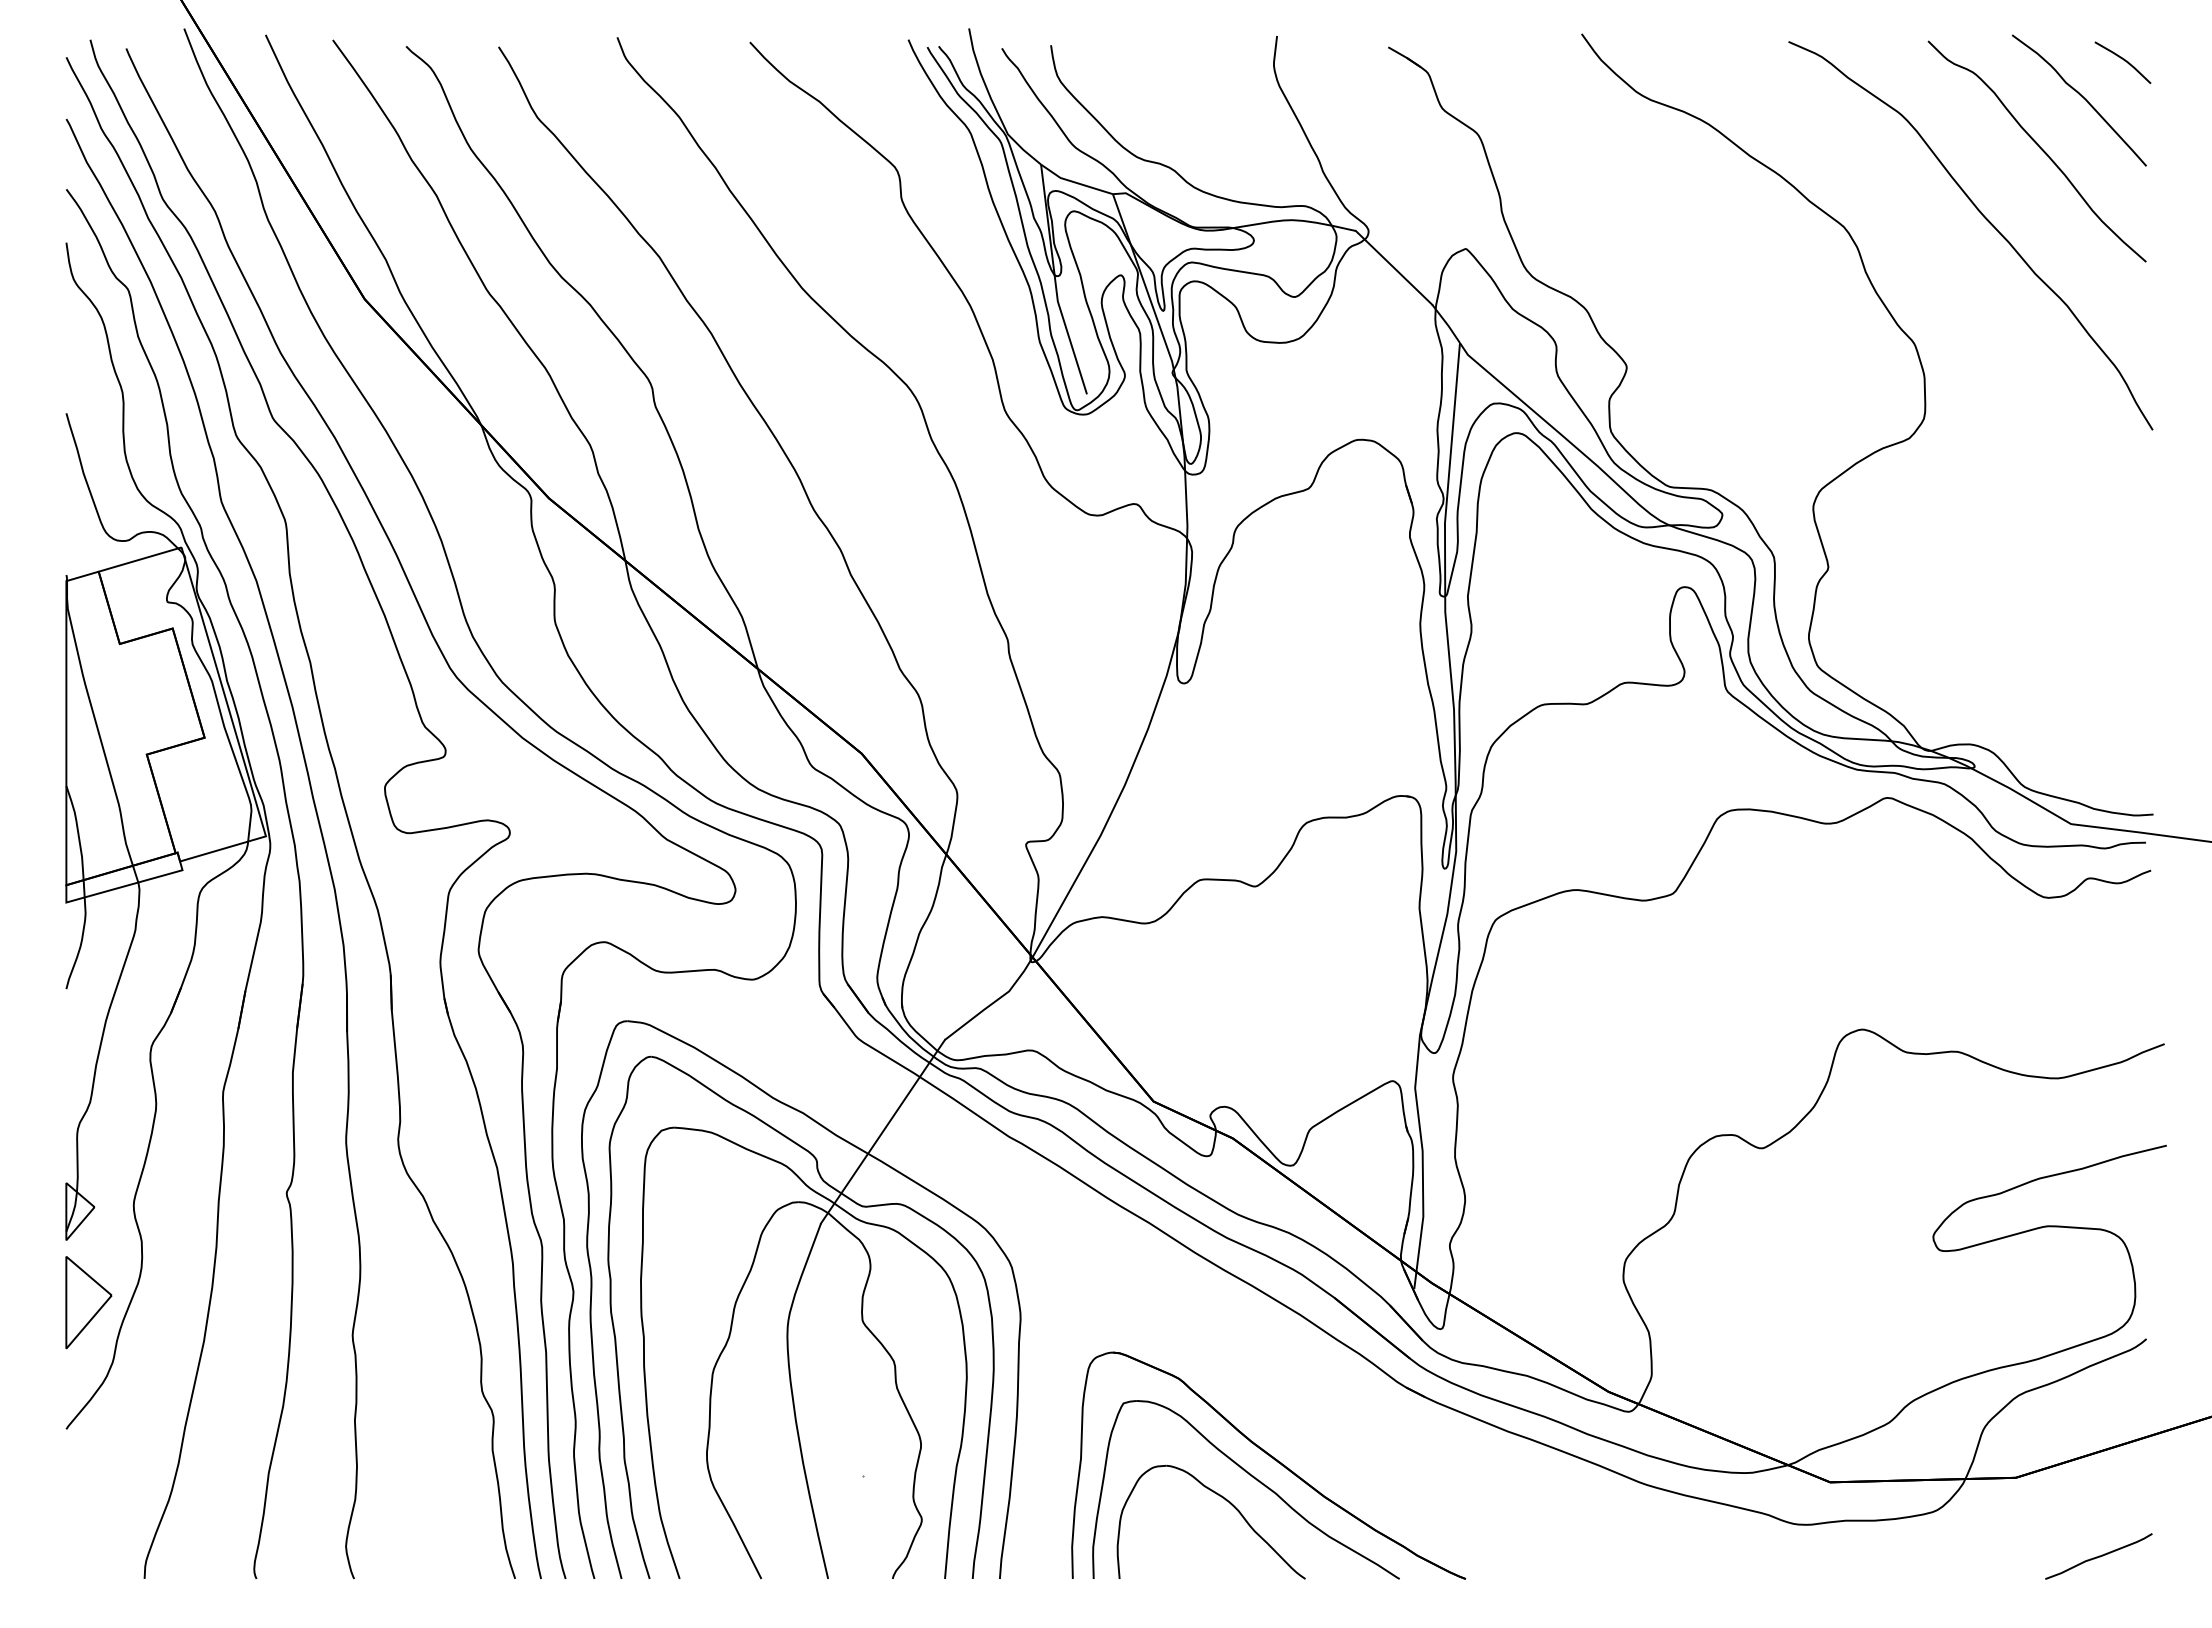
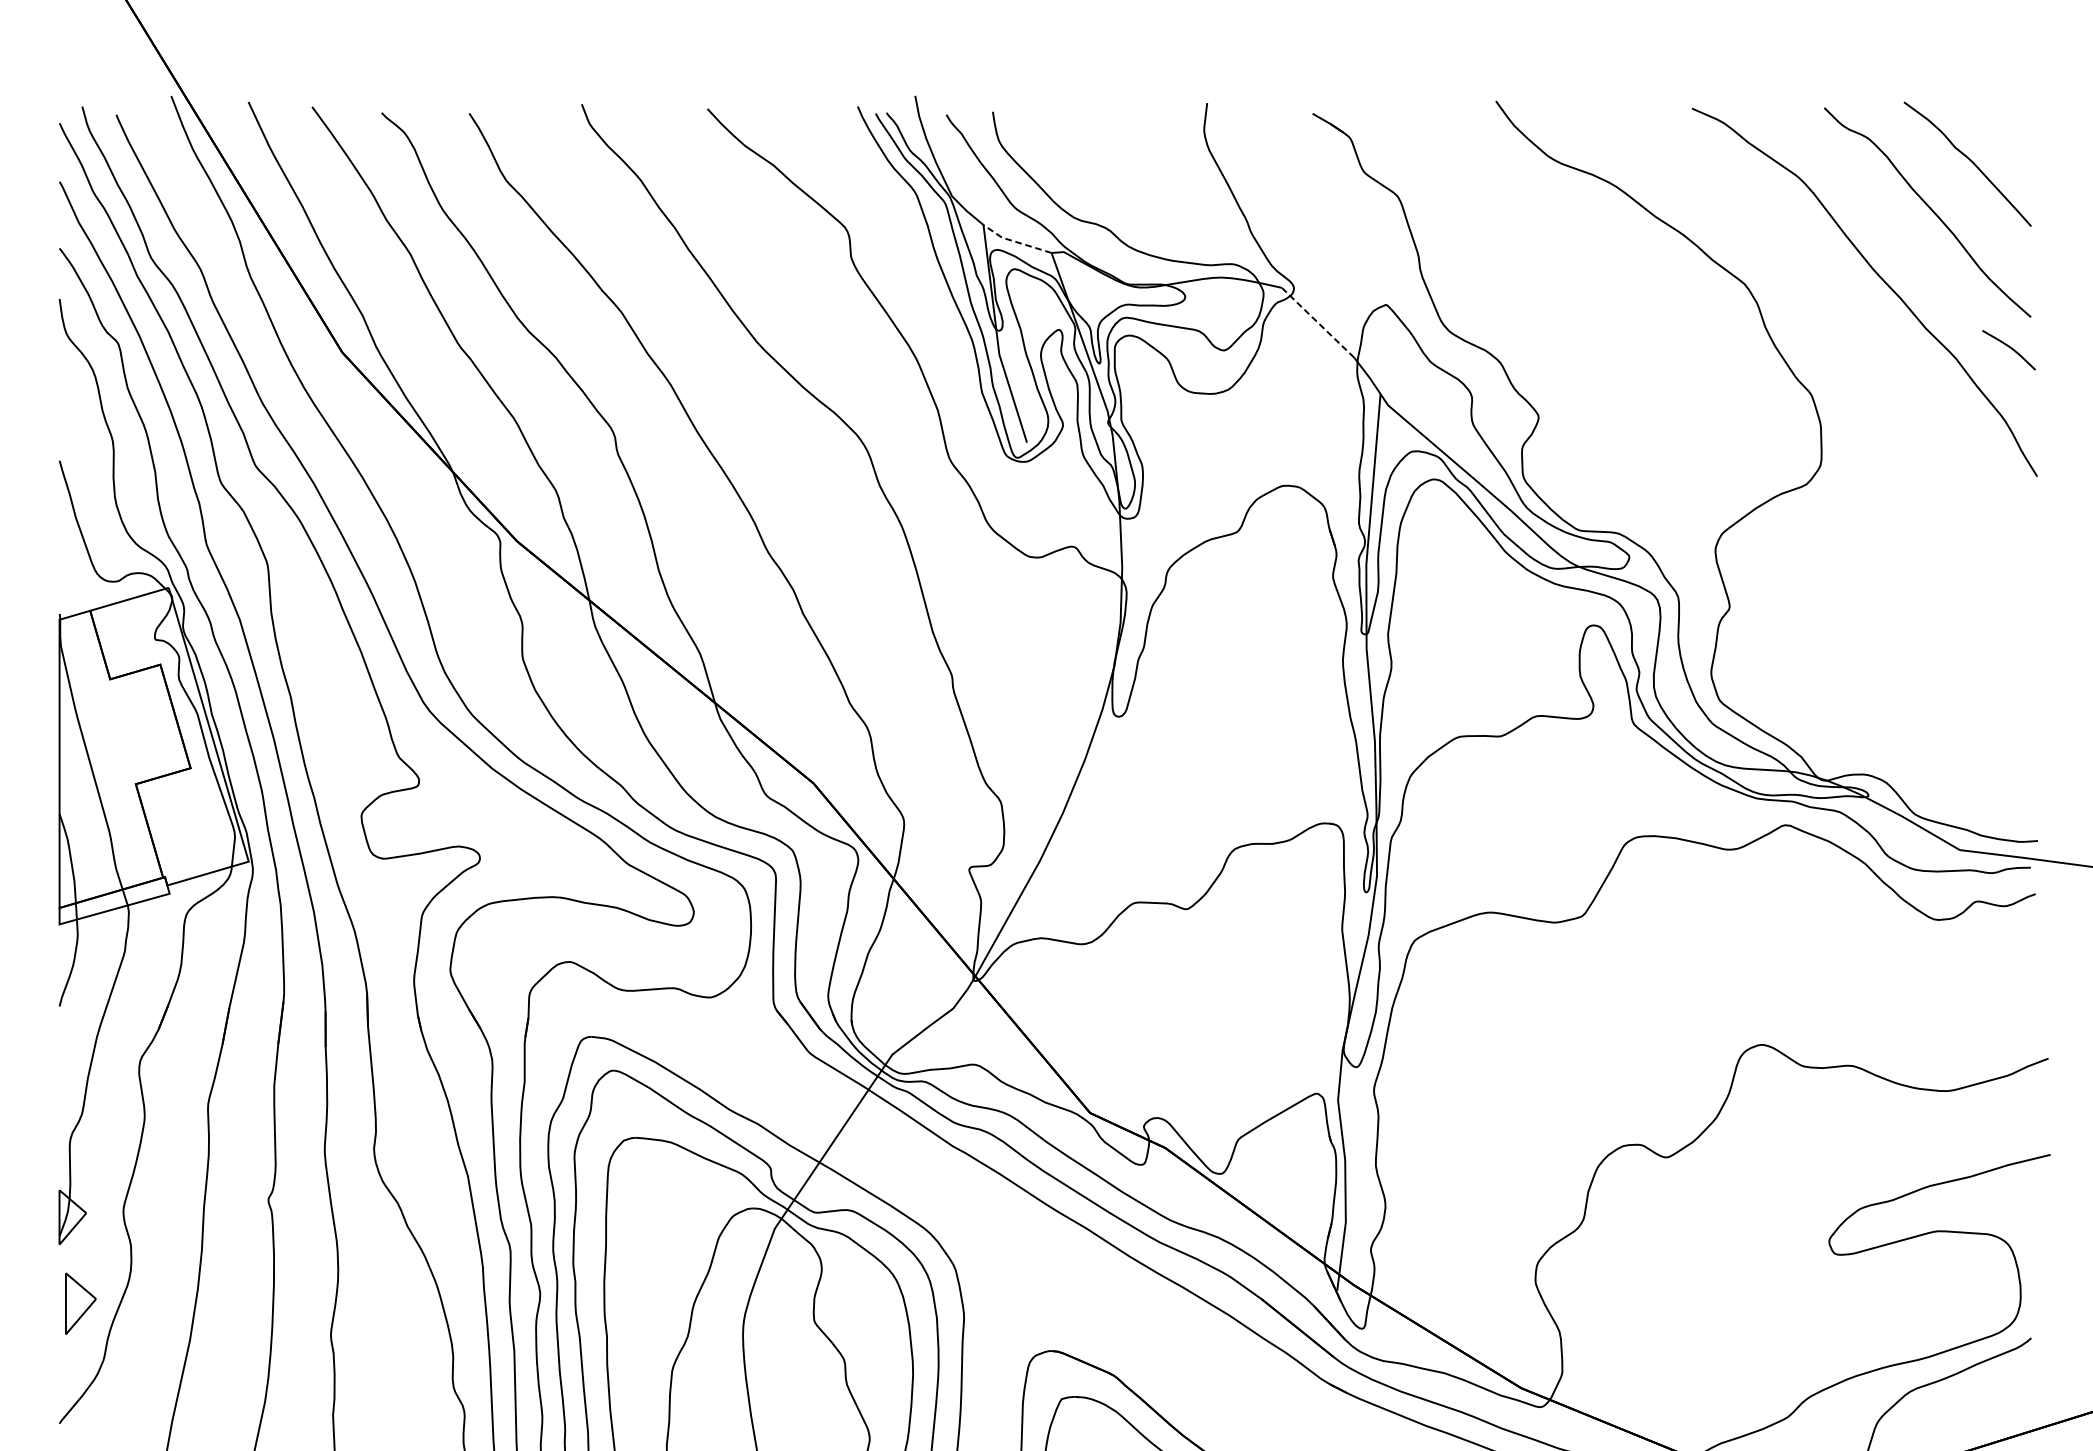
curve: (2123, 60) -> (2009, 348), moved
line: (1074, 182) -> (1015, 241), solid -> dashed
line: (1393, 267) -> (1317, 322), solid -> dashed
part: (88, 1302) -> (80, 1303), size x0.7

